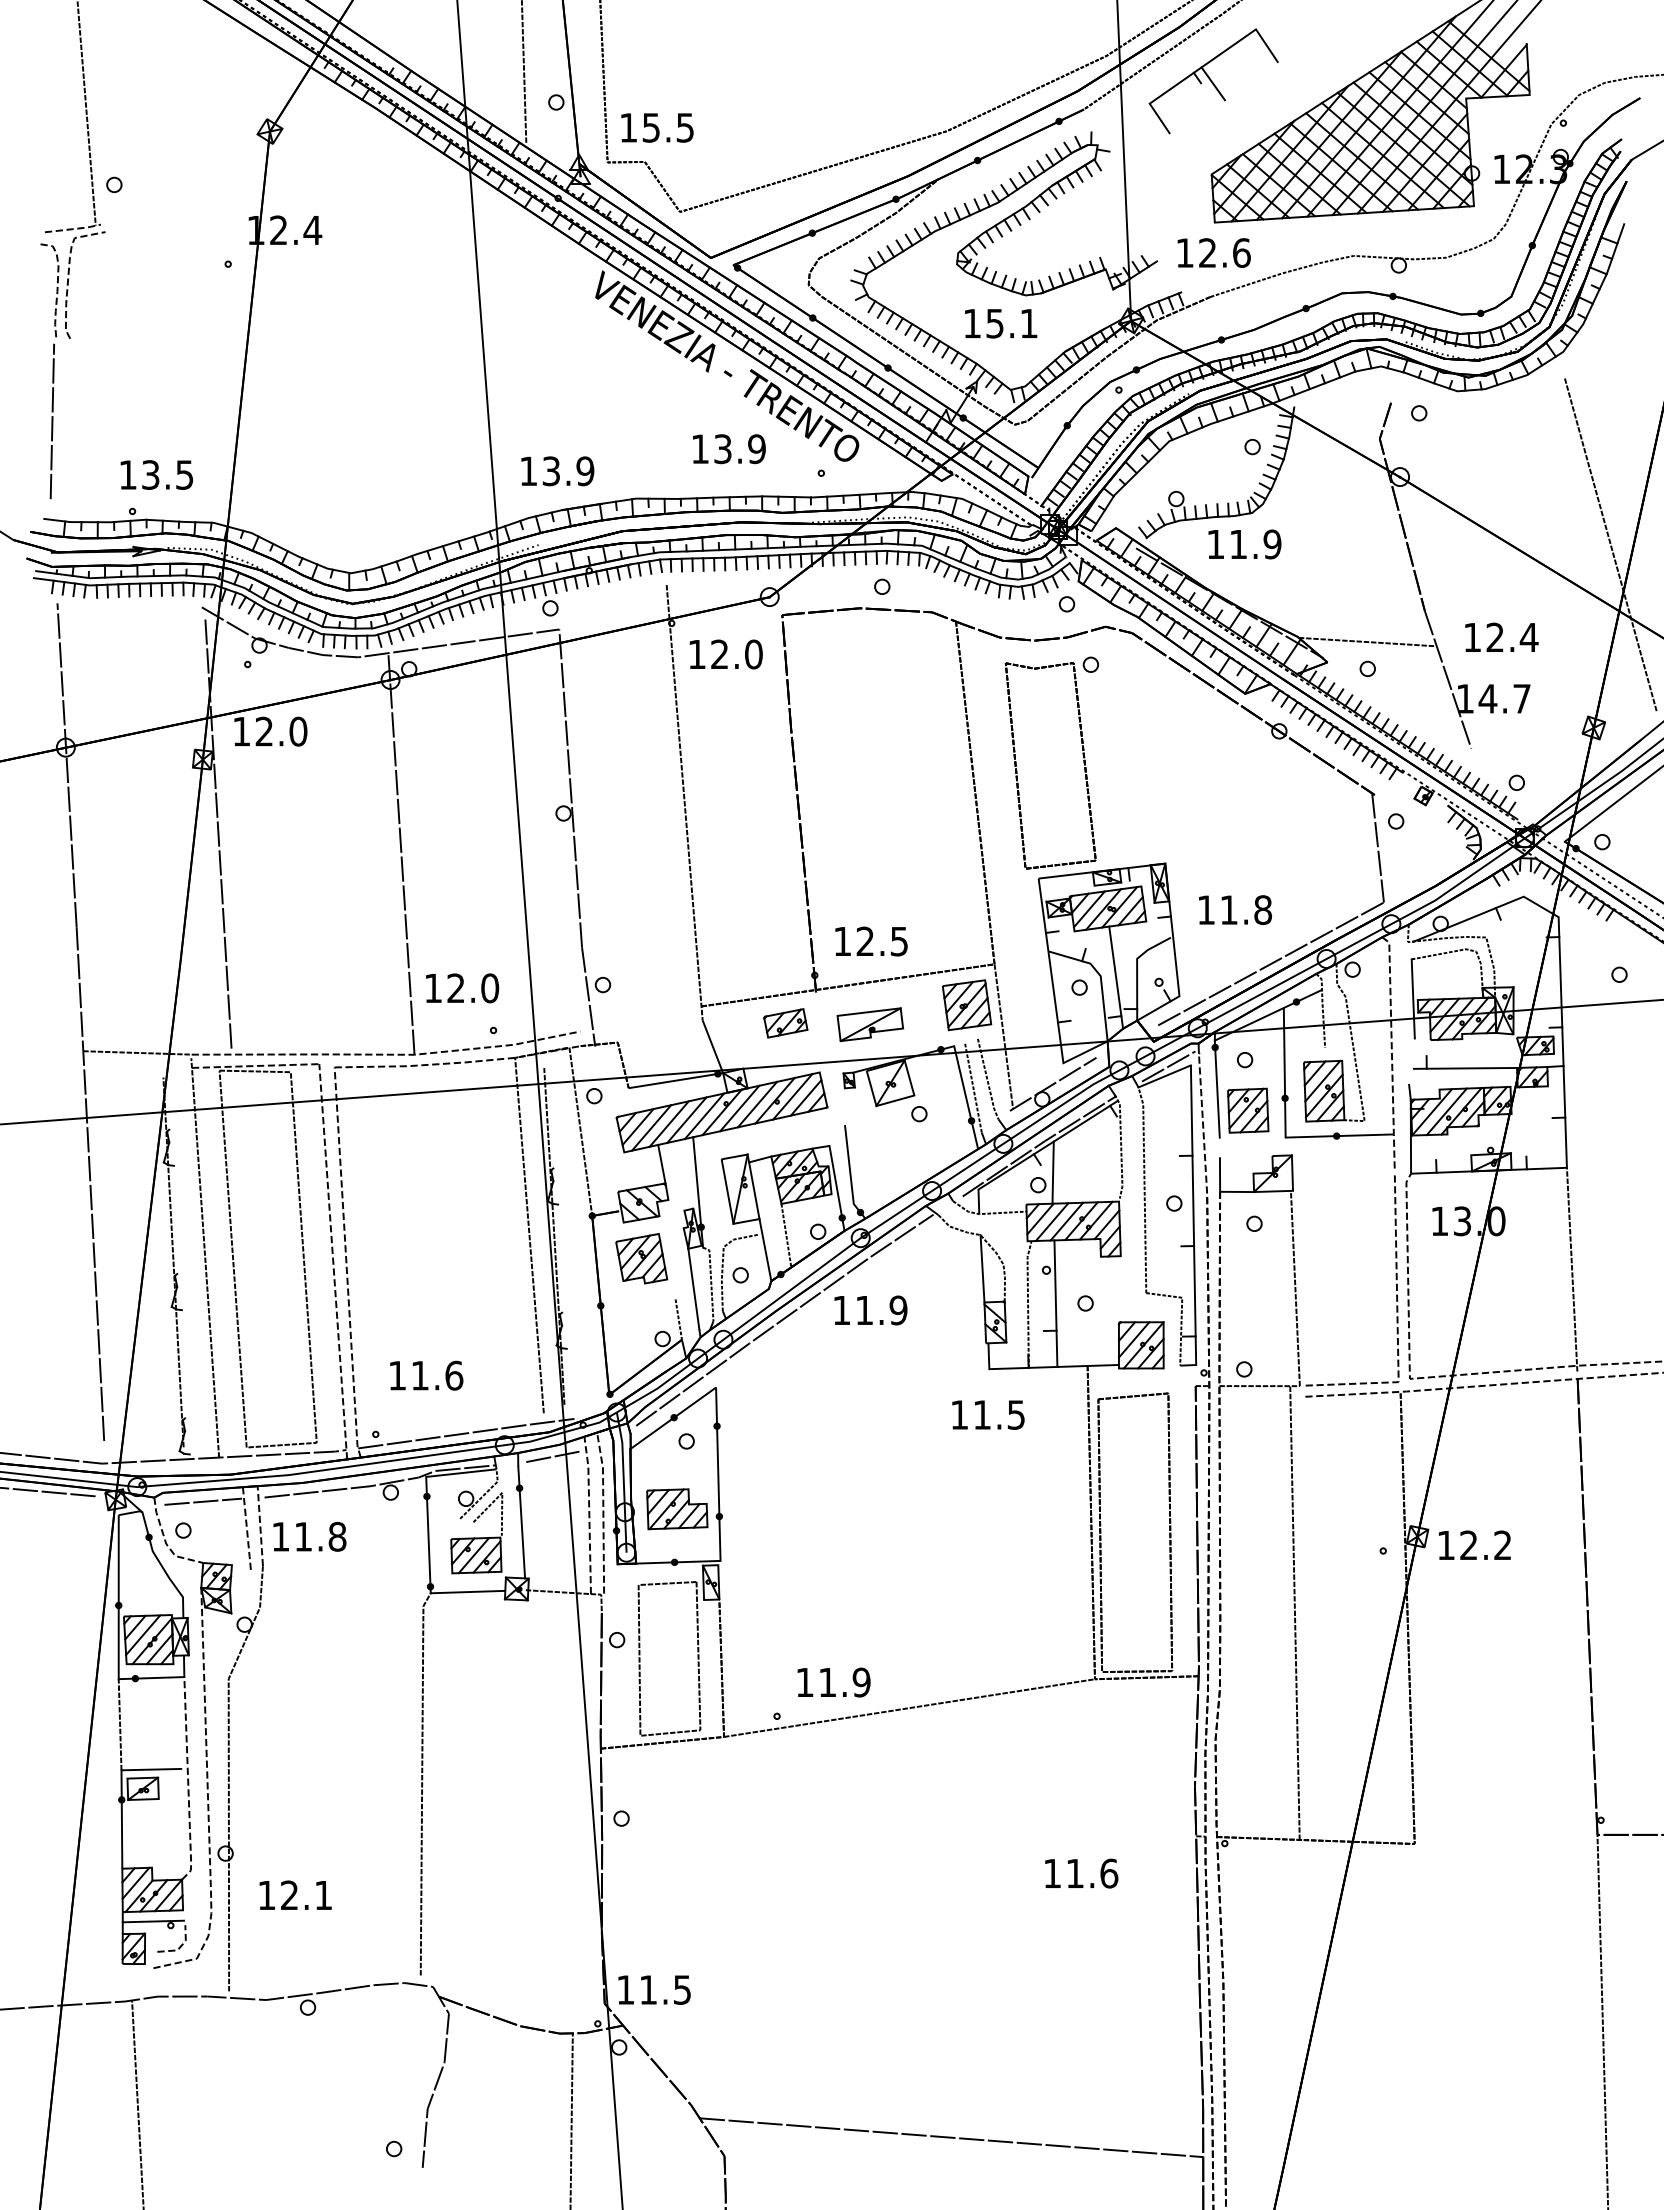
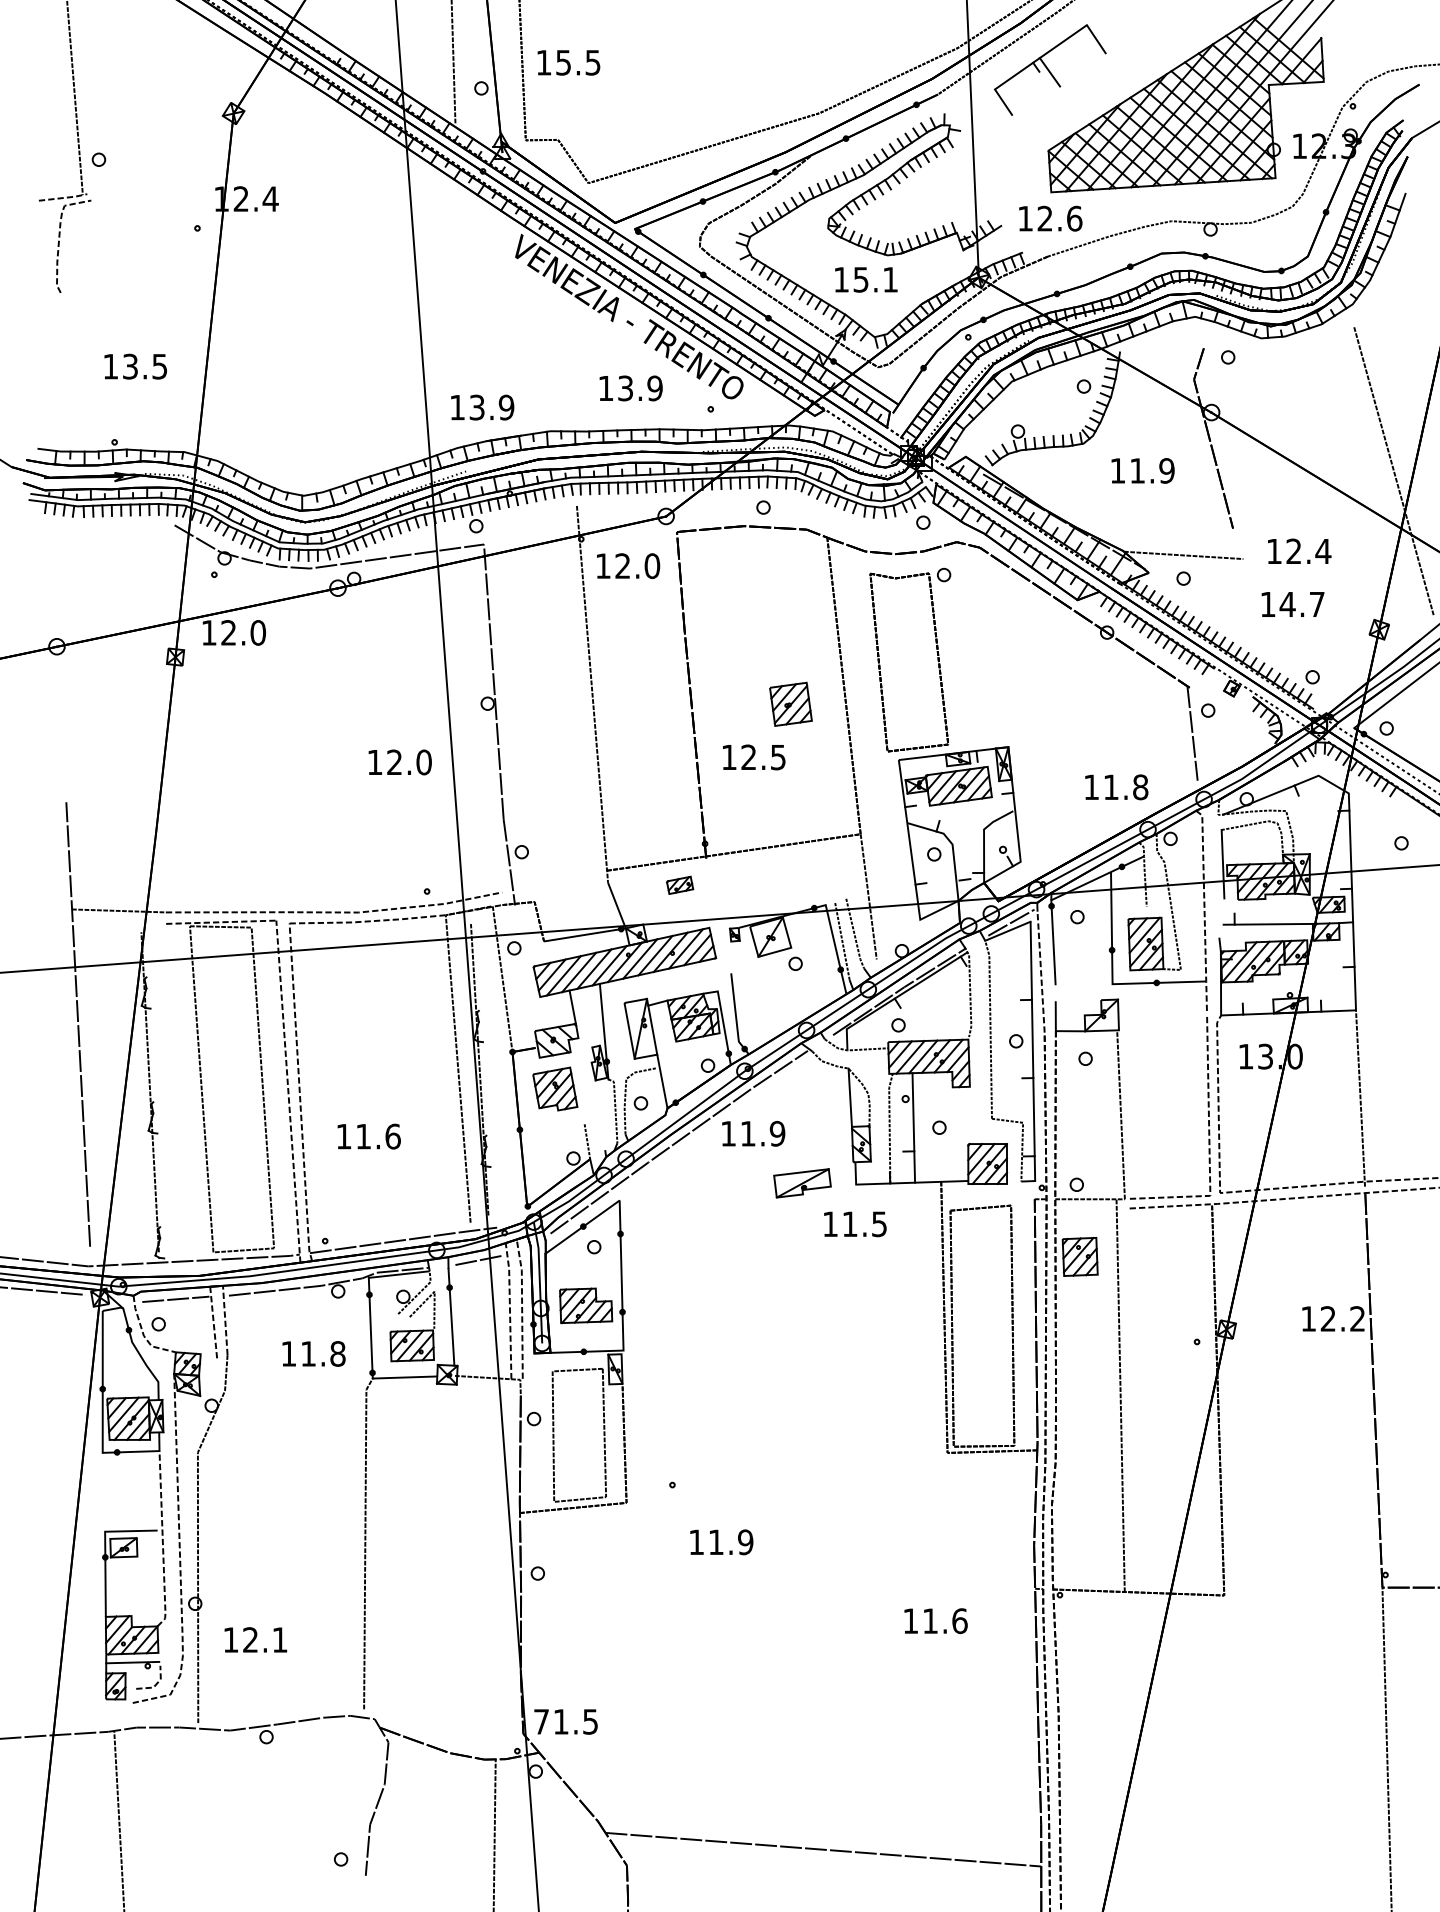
text: (657, 127) -> (568, 62), moved
part: (49, 371) -> (42, 321), removed
text: (156, 474) -> (135, 366), moved
text: (1244, 544) -> (1142, 470), moved
line: (1447, 679) -> (1252, 587), removed
line: (66, 765) -> (57, 662), removed
line: (218, 831) -> (189, 719), removed
line: (401, 854) -> (347, 739), removed
text: (1235, 909) -> (1116, 786), moved
text: (871, 941) -> (754, 757), moved
line: (1270, 963) -> (1099, 833), removed
line: (1116, 977) -> (966, 845), removed
text: (462, 988) -> (400, 762), moved
part: (967, 1005) -> (791, 704), moved
part: (785, 1023) -> (679, 885), size x0.7
part: (869, 1024) -> (801, 1183), moved
line: (1052, 1083) -> (910, 937), removed
part: (1248, 1110) -> (1080, 1256), moved
line: (1052, 1172) -> (910, 1014), removed
line: (786, 1235) -> (680, 1068), removed
line: (205, 1257) -> (177, 1087), removed
line: (693, 1288) -> (600, 1114), removed
text: (426, 1375) -> (369, 1136), moved
text: (309, 1536) -> (313, 1353), moved
text: (1474, 1544) -> (1333, 1318), moved
text: (833, 1682) -> (721, 1542), moved
line: (909, 1707) -> (787, 1477), removed
line: (119, 1724) -> (103, 1492), removed
text: (625, 1989) -> (541, 1721), 11.5 -> 71.5

